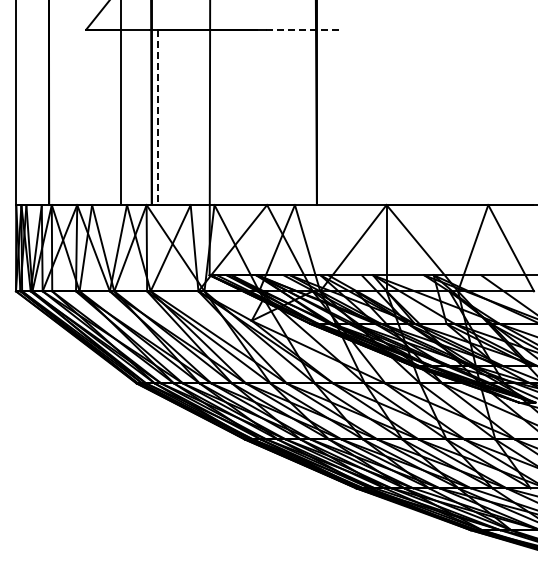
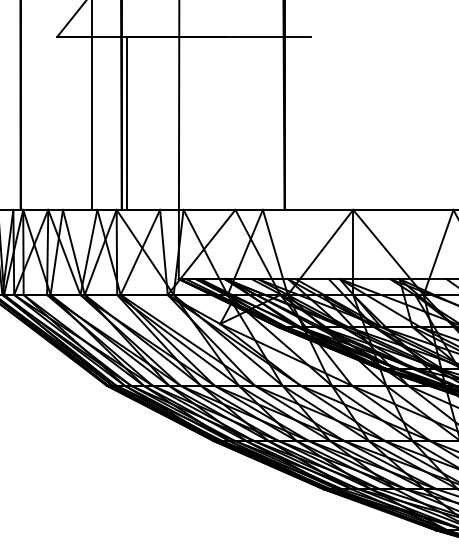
line: (304, 29) -> (272, 36), dashed -> solid
line: (157, 117) -> (127, 123), dashed -> solid

